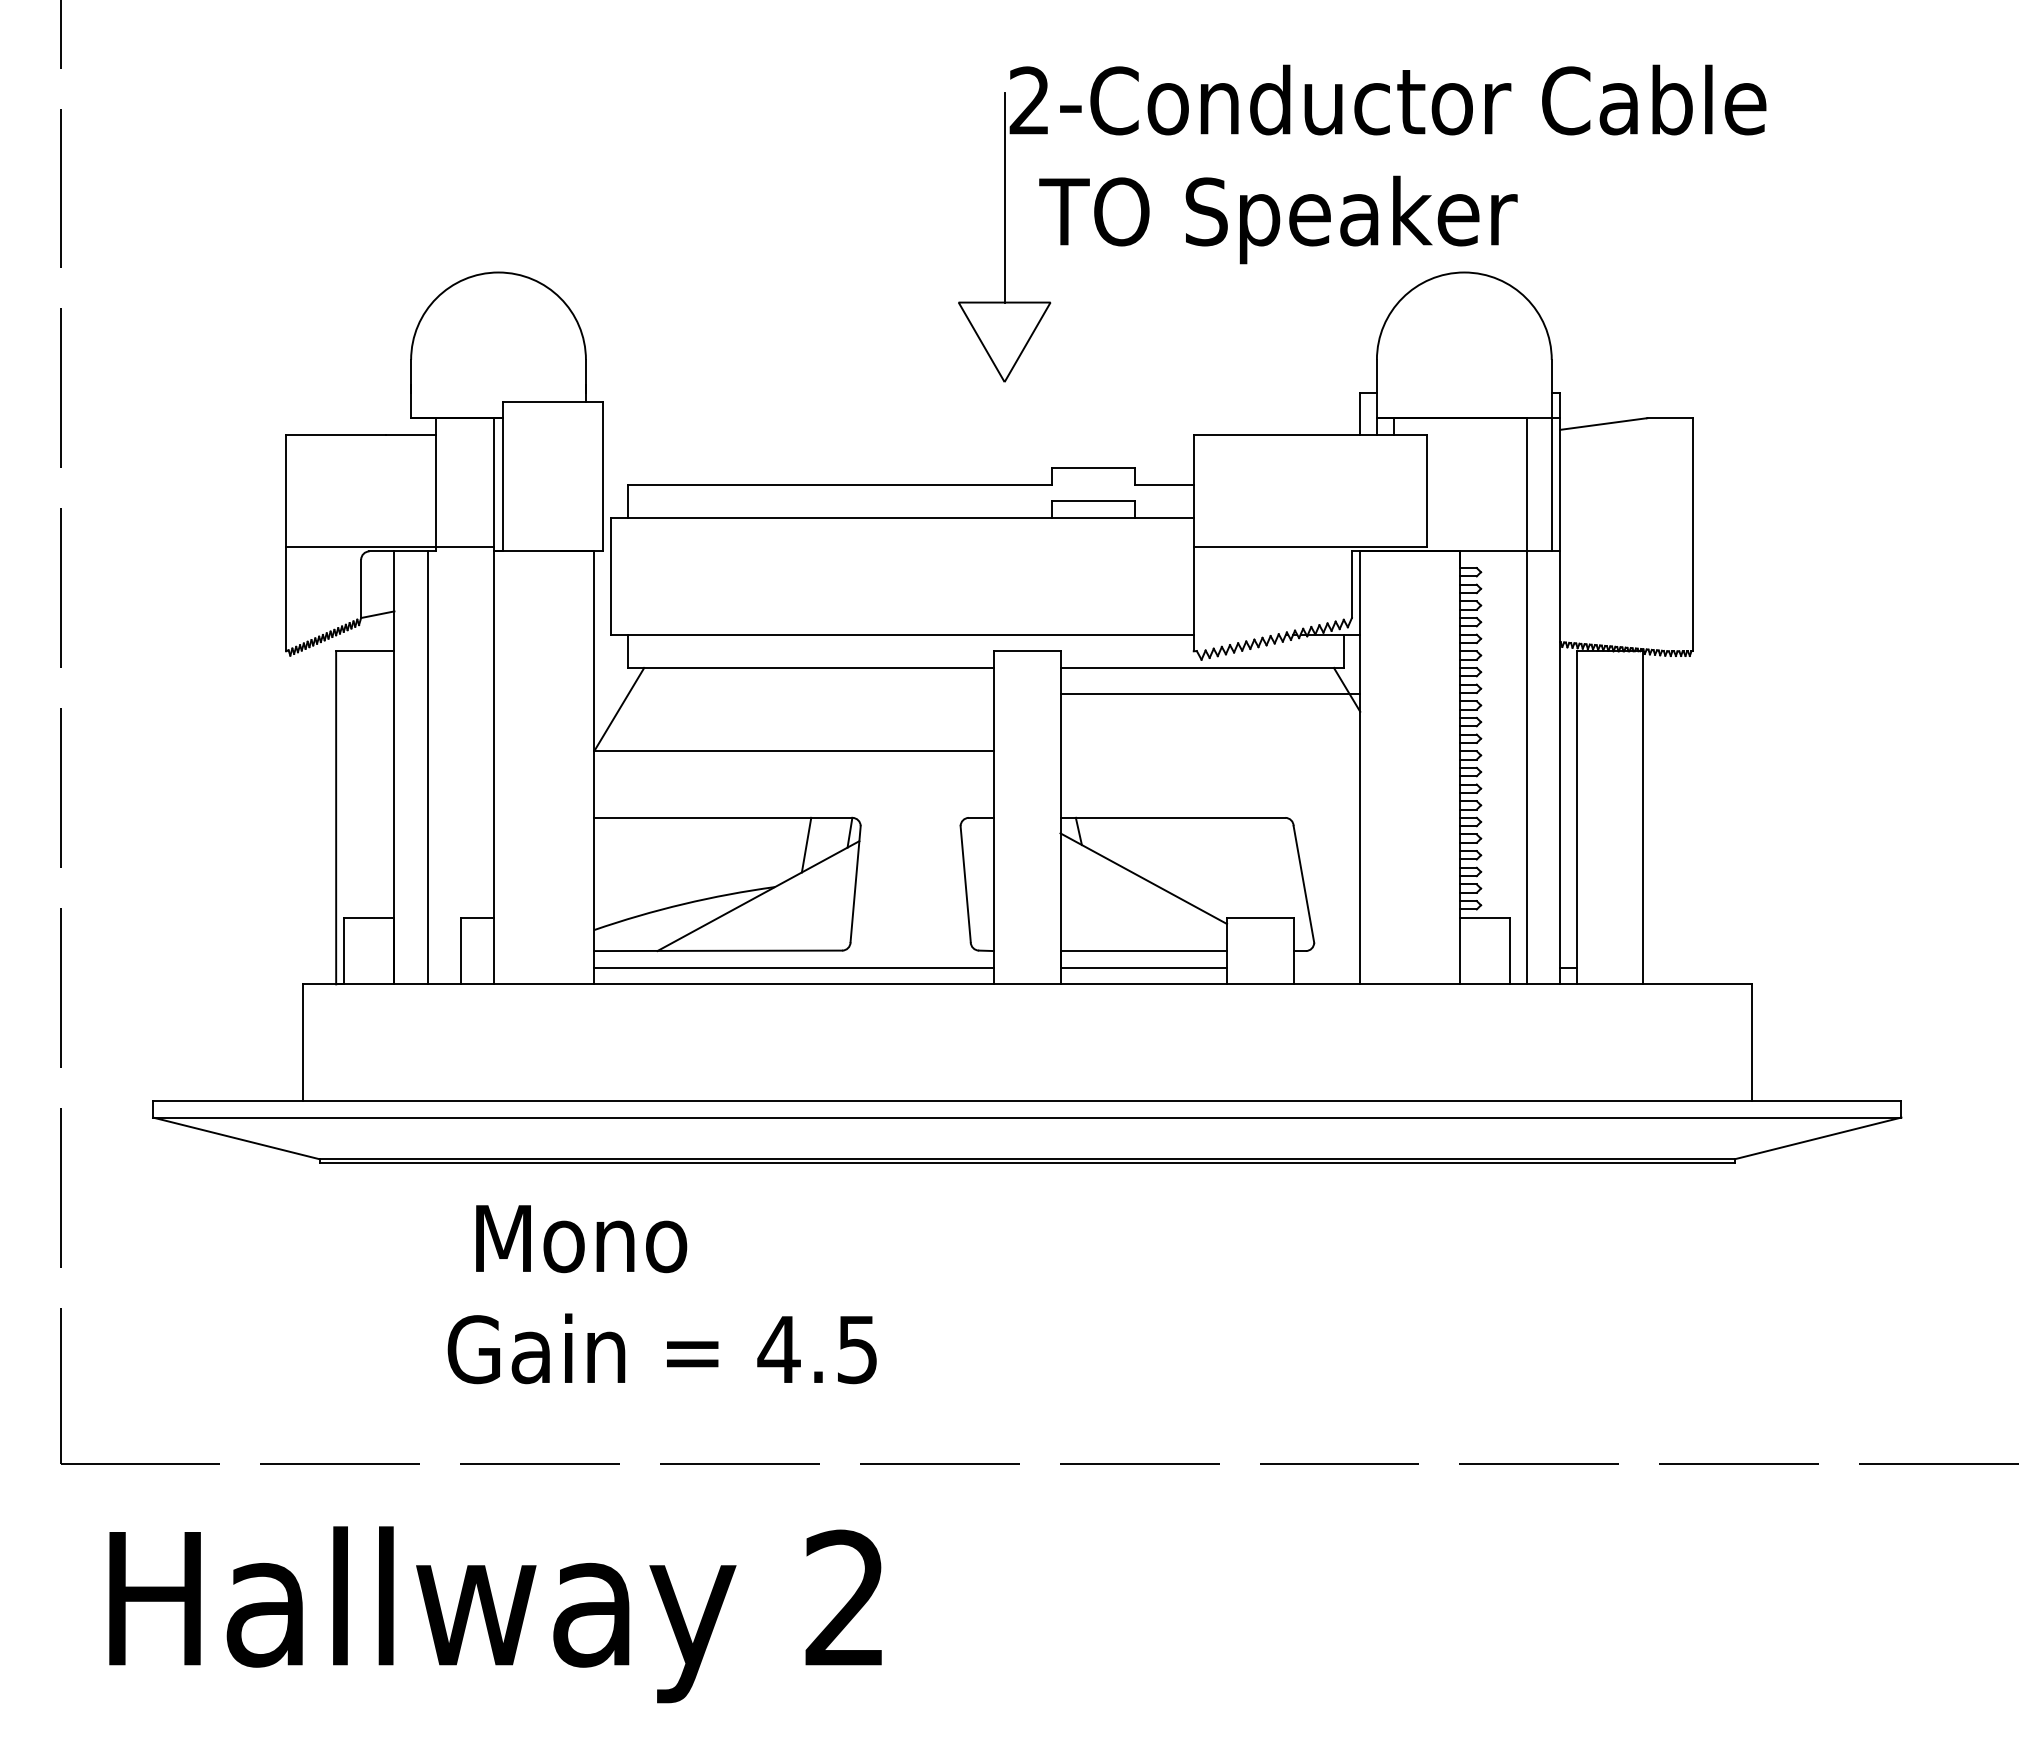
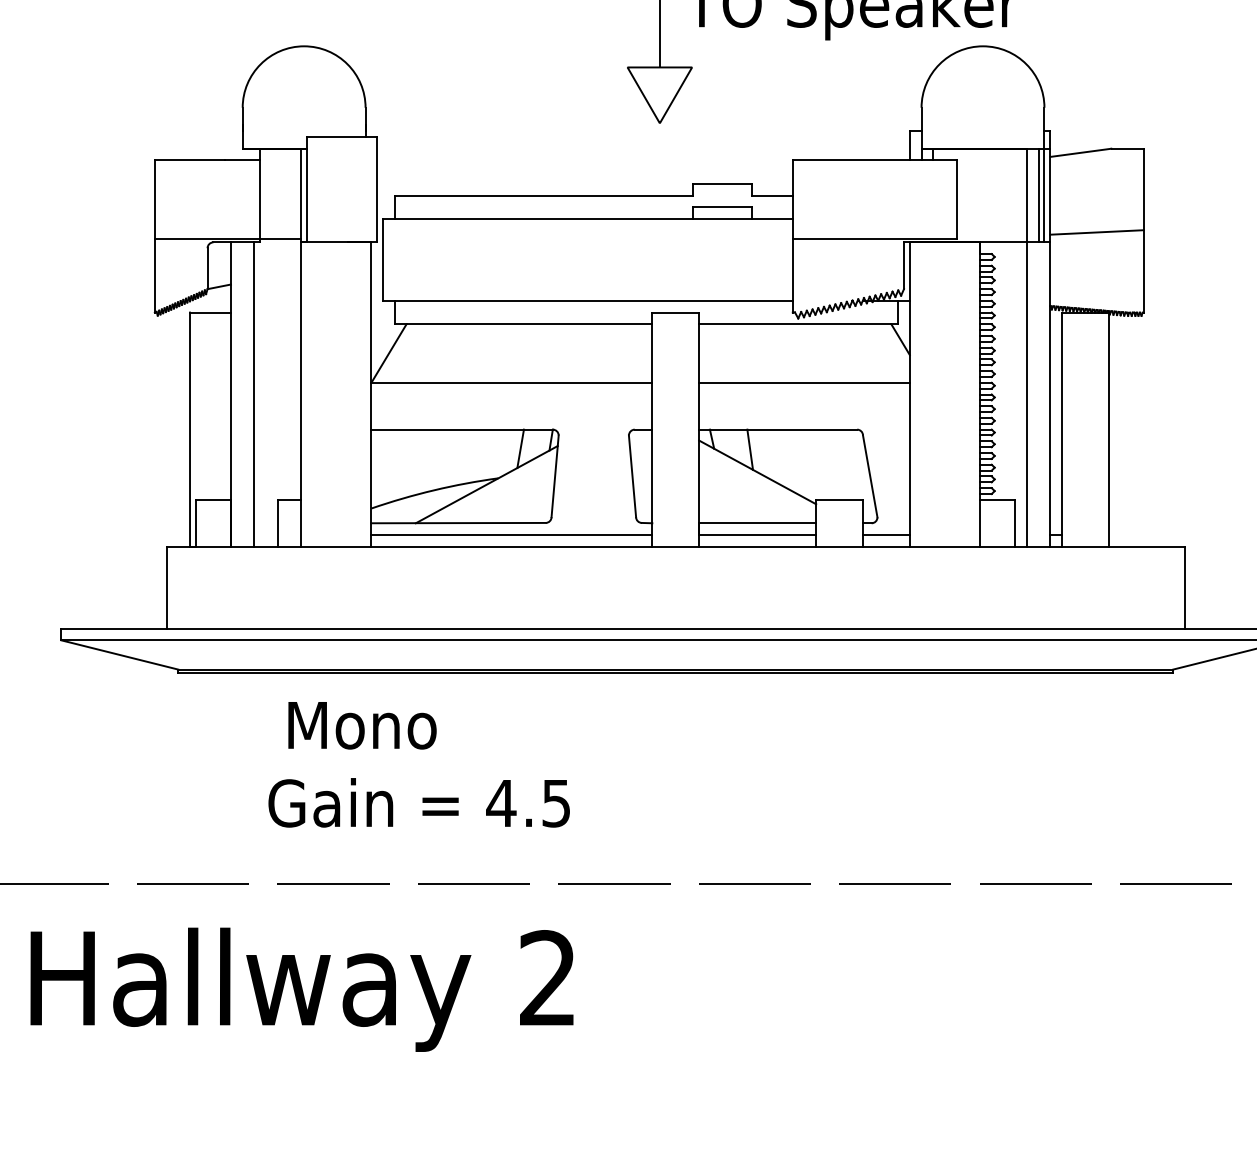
line: (1543, 484) -> (1038, 195), added
line: (1626, 537) -> (1096, 232), added
line: (1210, 694) -> (804, 383), moved
line: (1133, 846) -> (750, 449), added
line: (1326, 967) -> (886, 534), added

